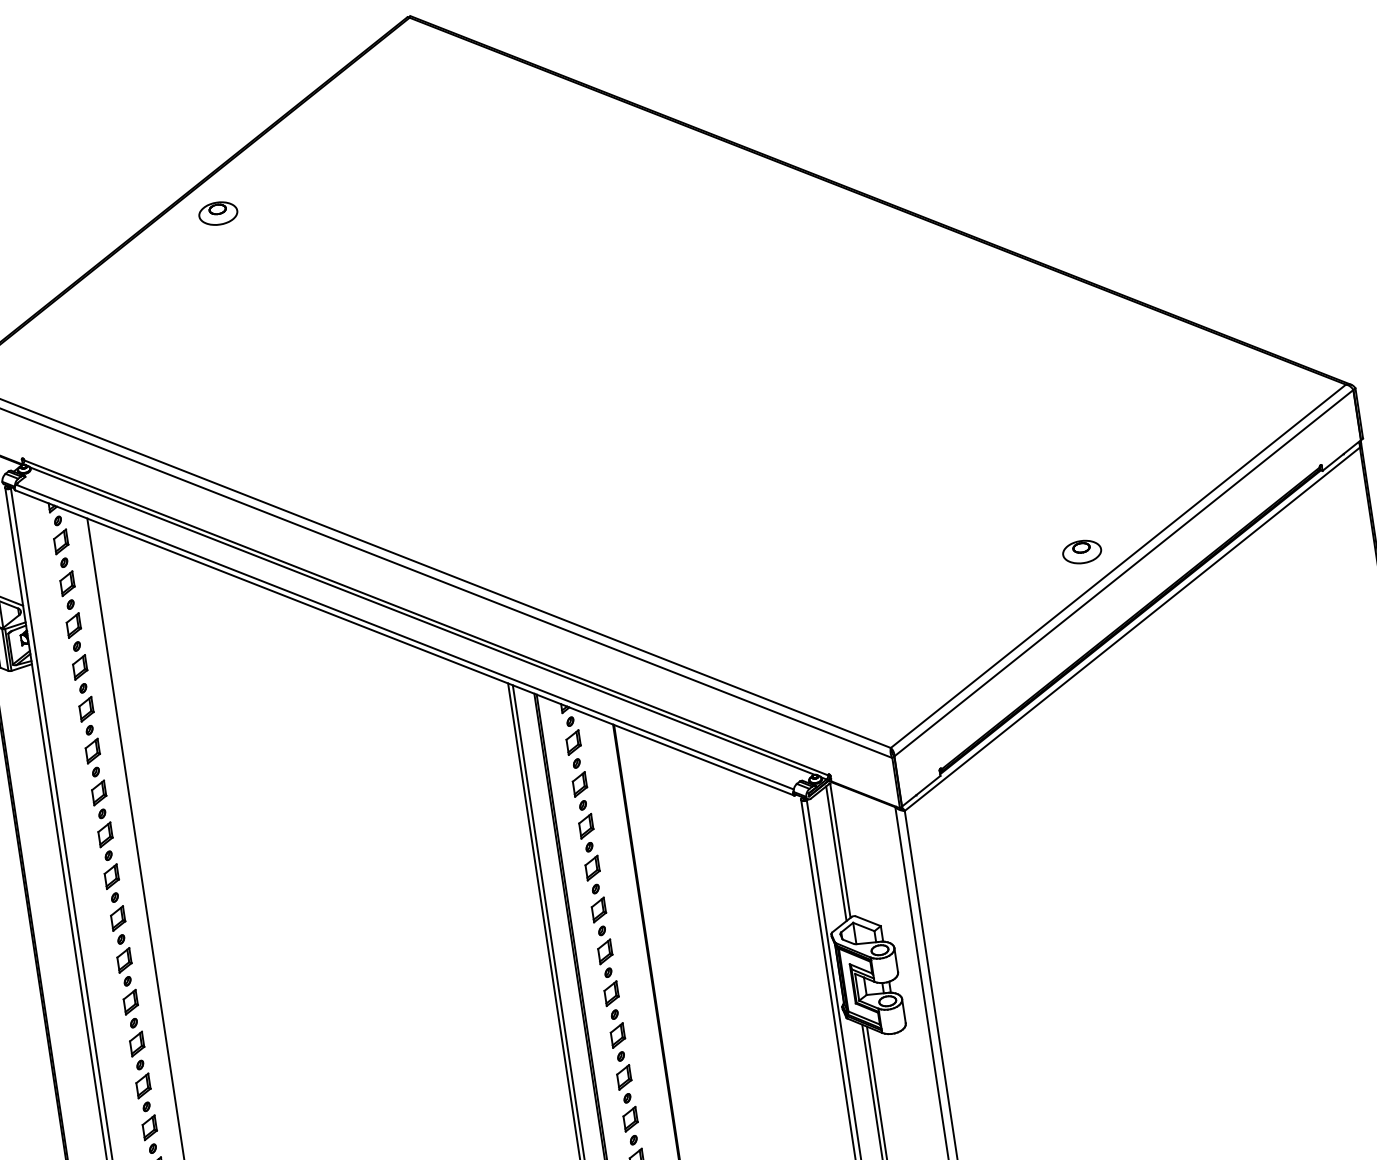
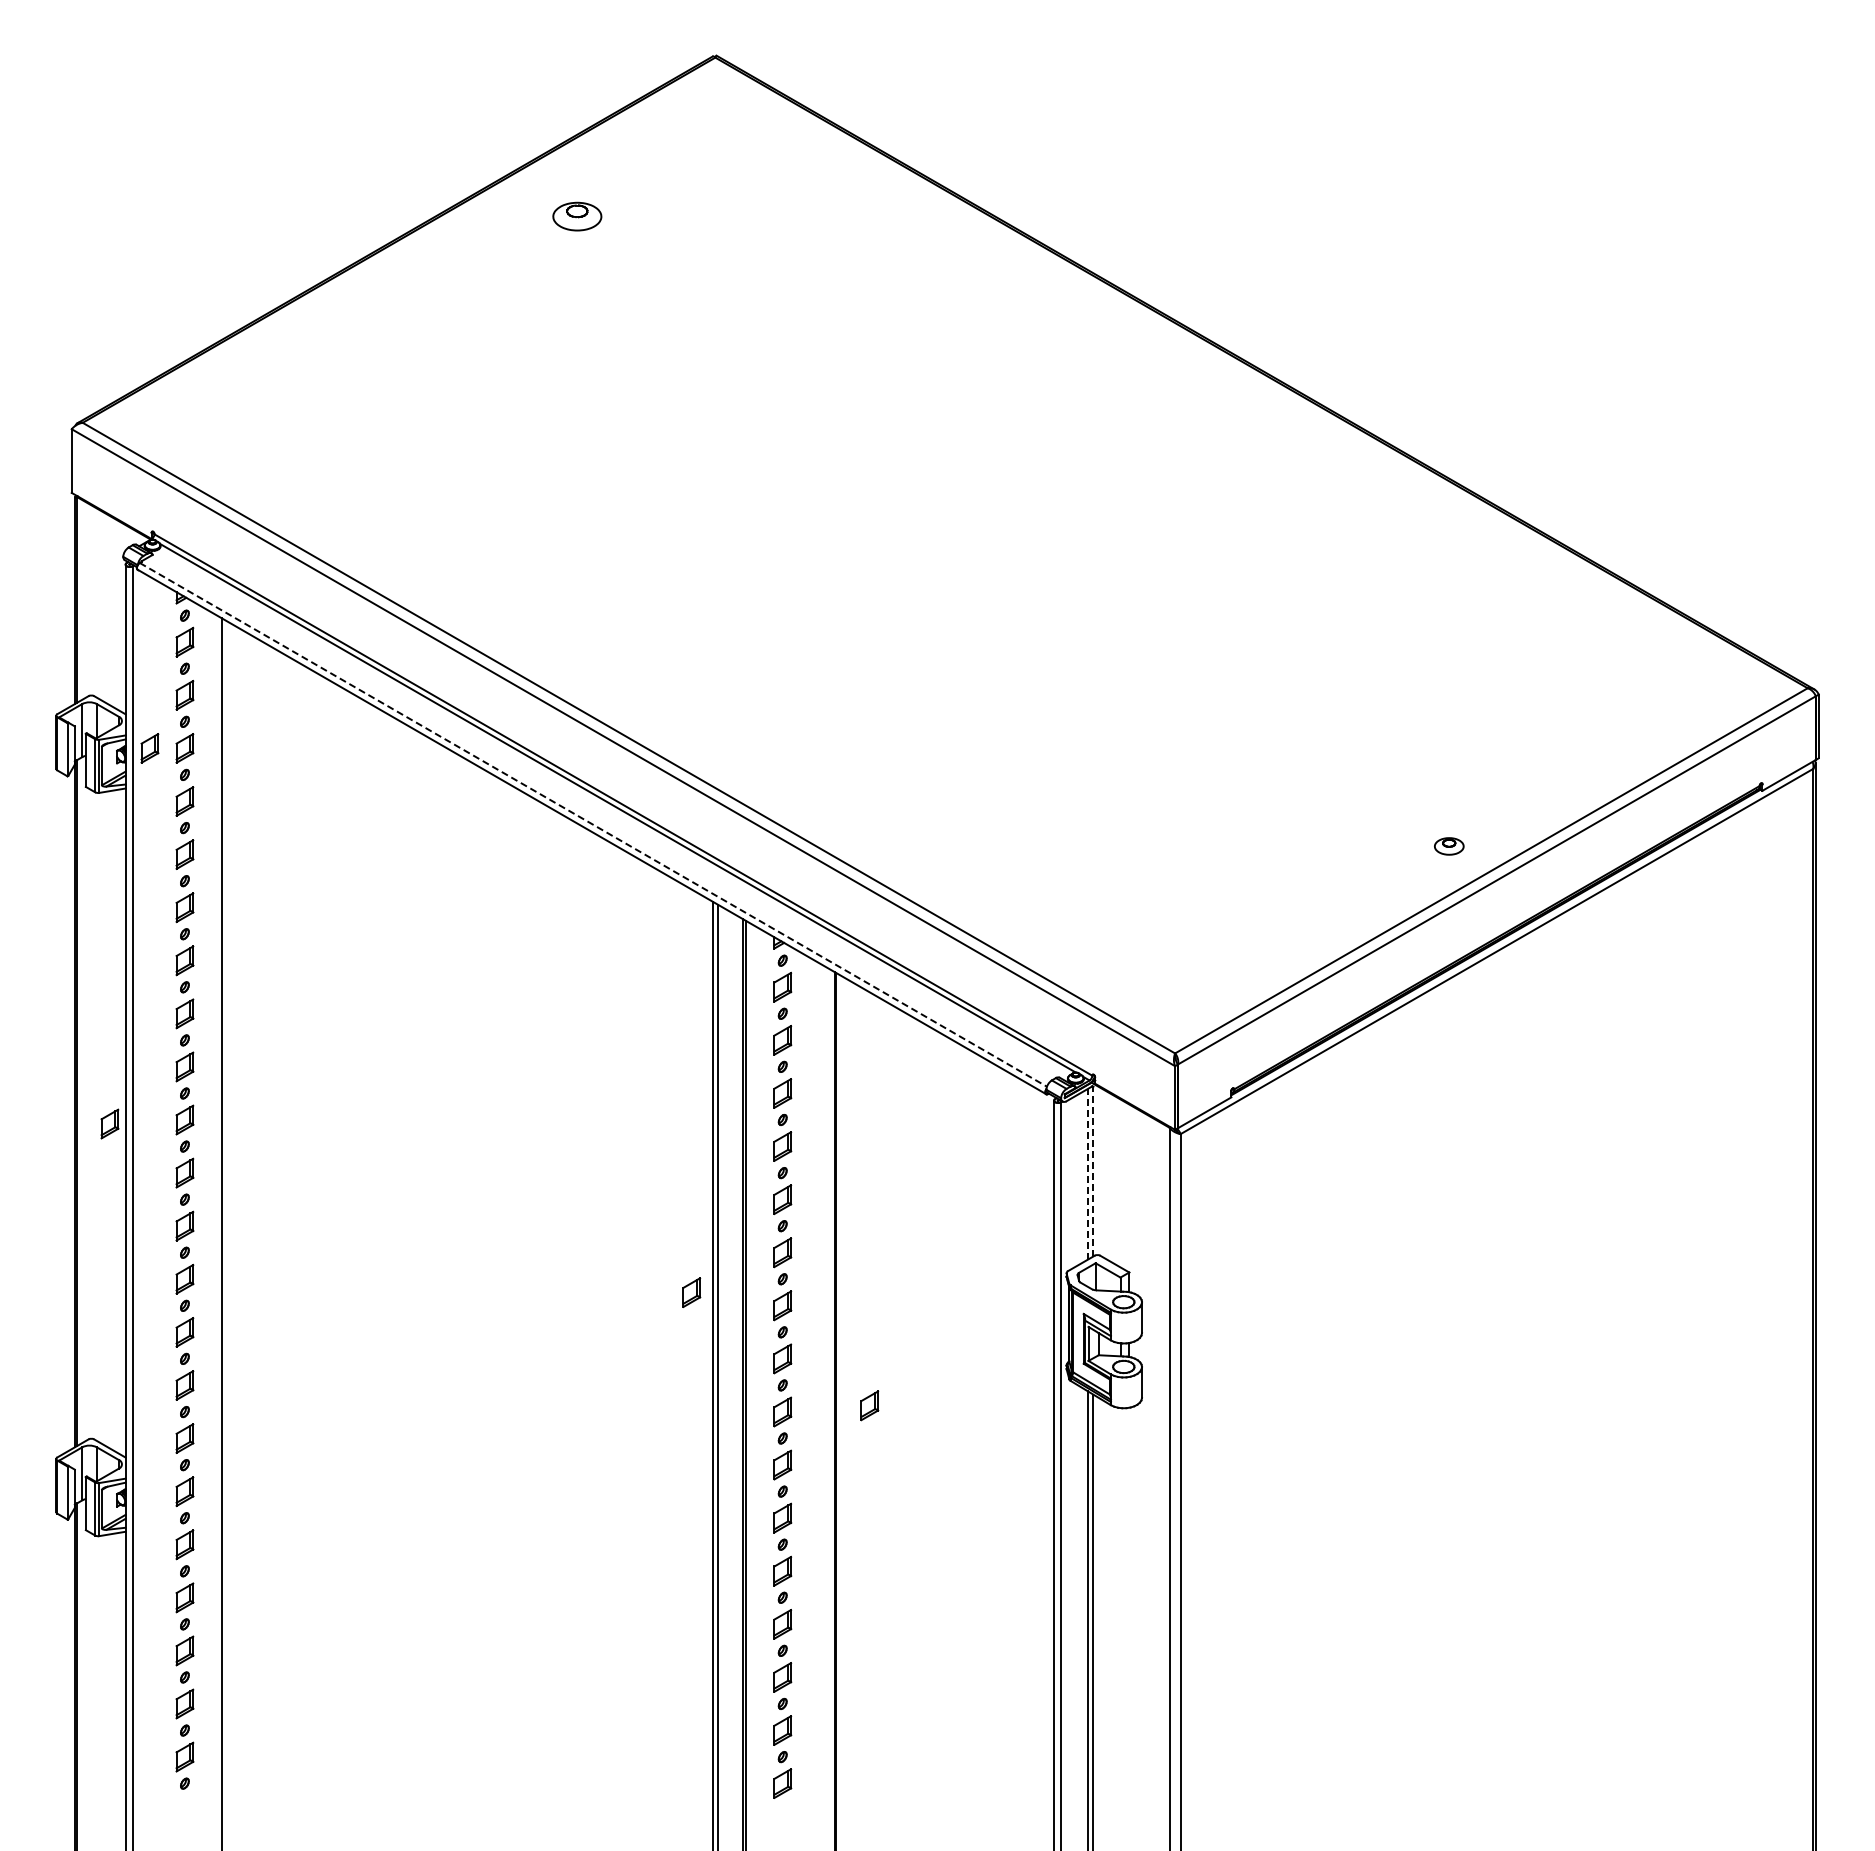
part: (218, 213) -> (577, 216), moved
part: (1082, 552) -> (1449, 846), size x0.6
part: (45, 629) -> (149, 748), added
line: (405, 636) -> (593, 824), solid -> dashed
line: (840, 850) -> (1093, 1171), solid -> dashed
line: (836, 853) -> (1087, 1173), solid -> dashed
part: (59, 930) -> (109, 1123), added
part: (538, 994) -> (691, 1292), added
part: (691, 1061) -> (869, 1405), added

